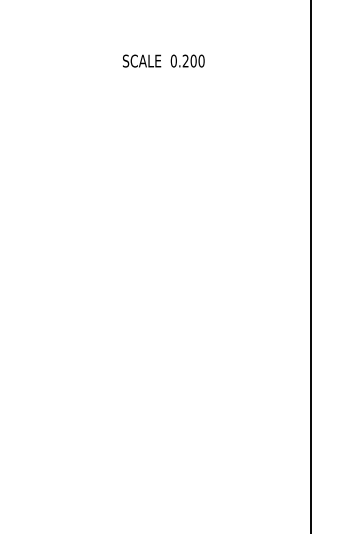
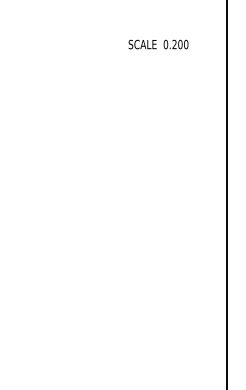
text: (163, 61) -> (158, 44), moved

